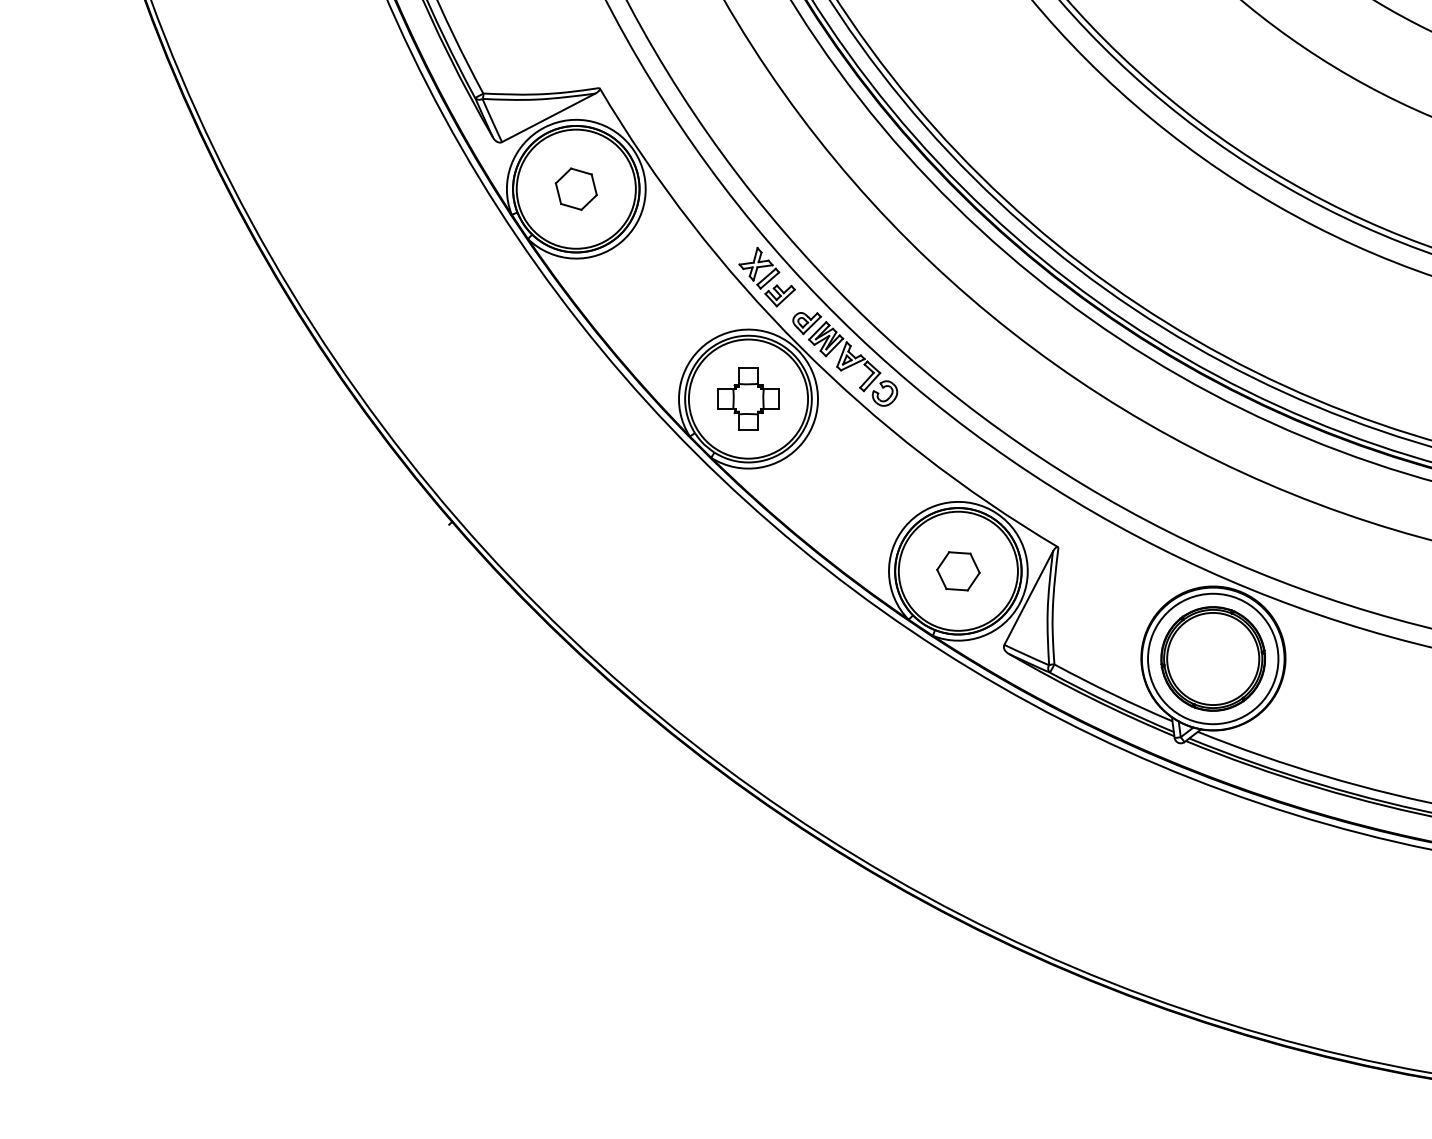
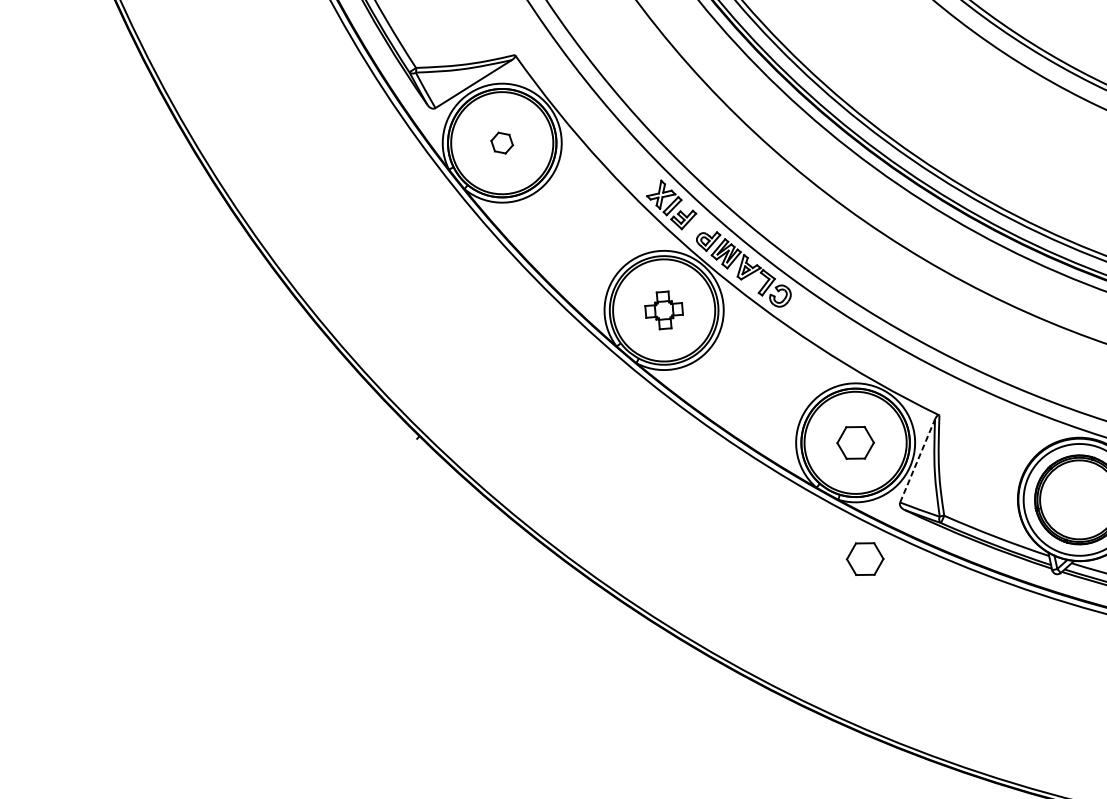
part: (575, 188) -> (501, 142), size x0.6
part: (748, 398) -> (664, 309), size x0.7
line: (1028, 598) -> (917, 461), solid -> dashed
part: (958, 707) -> (865, 559), added

